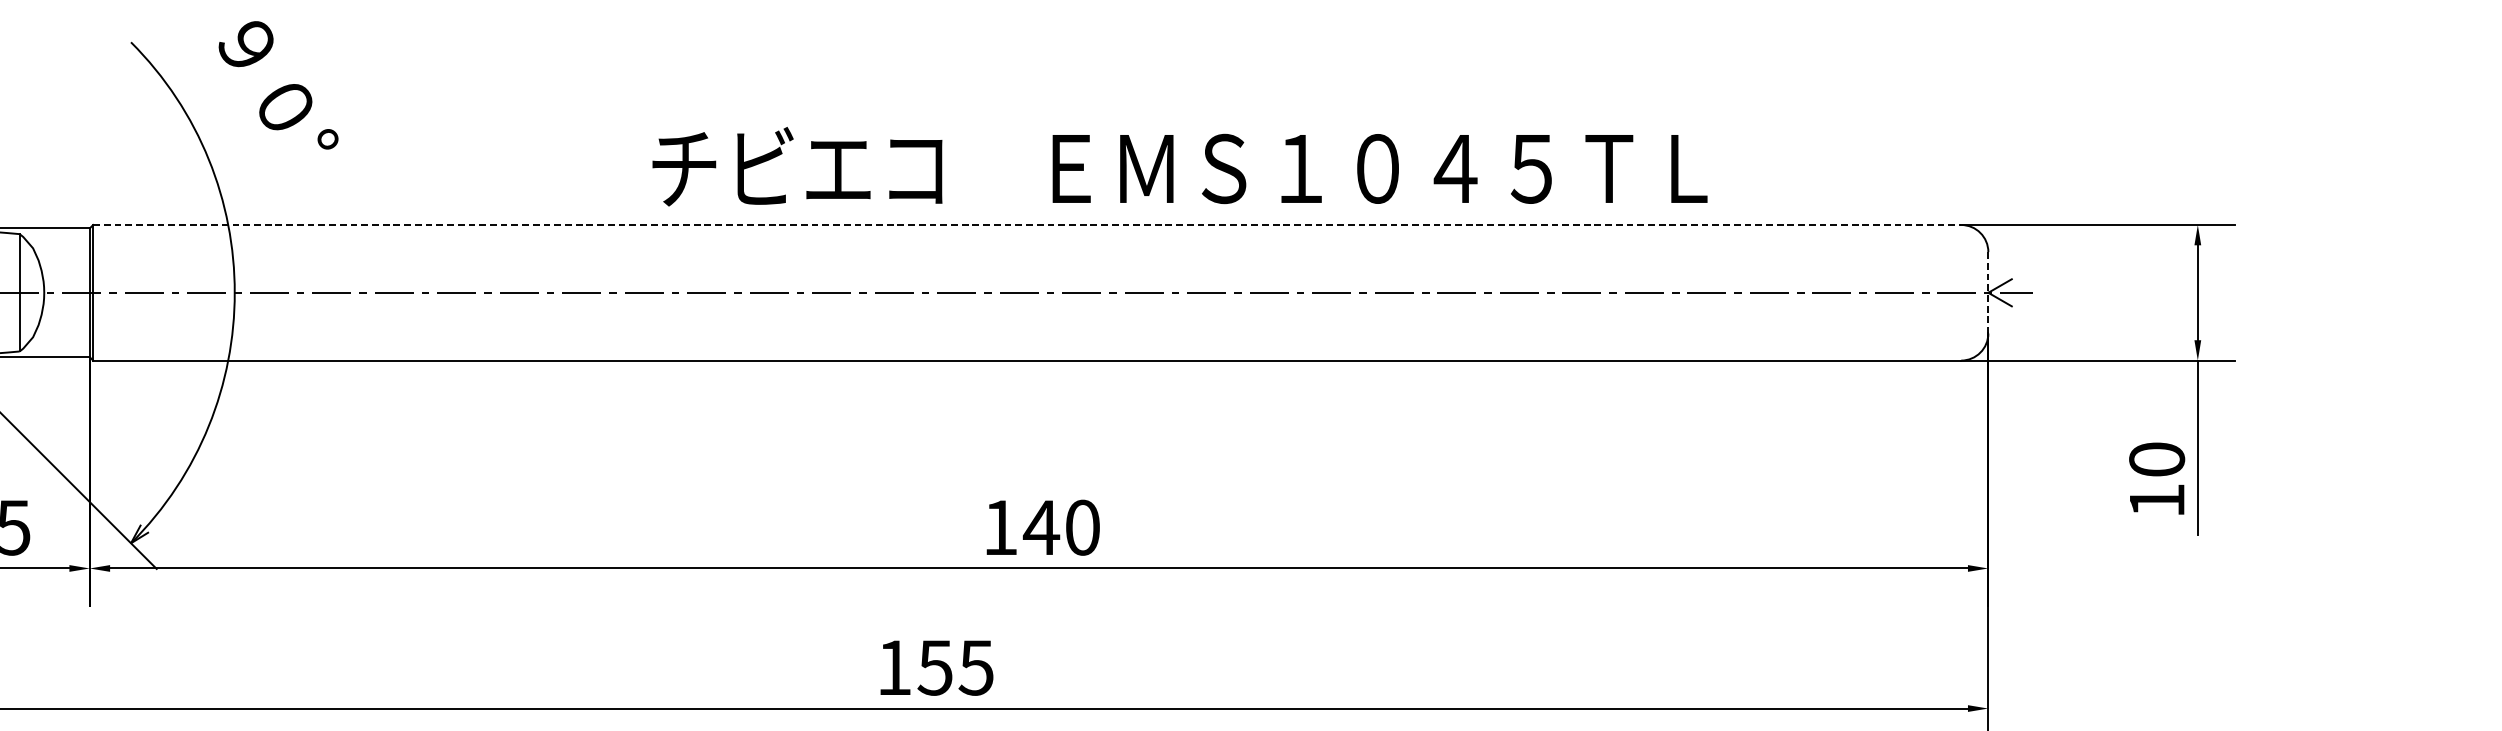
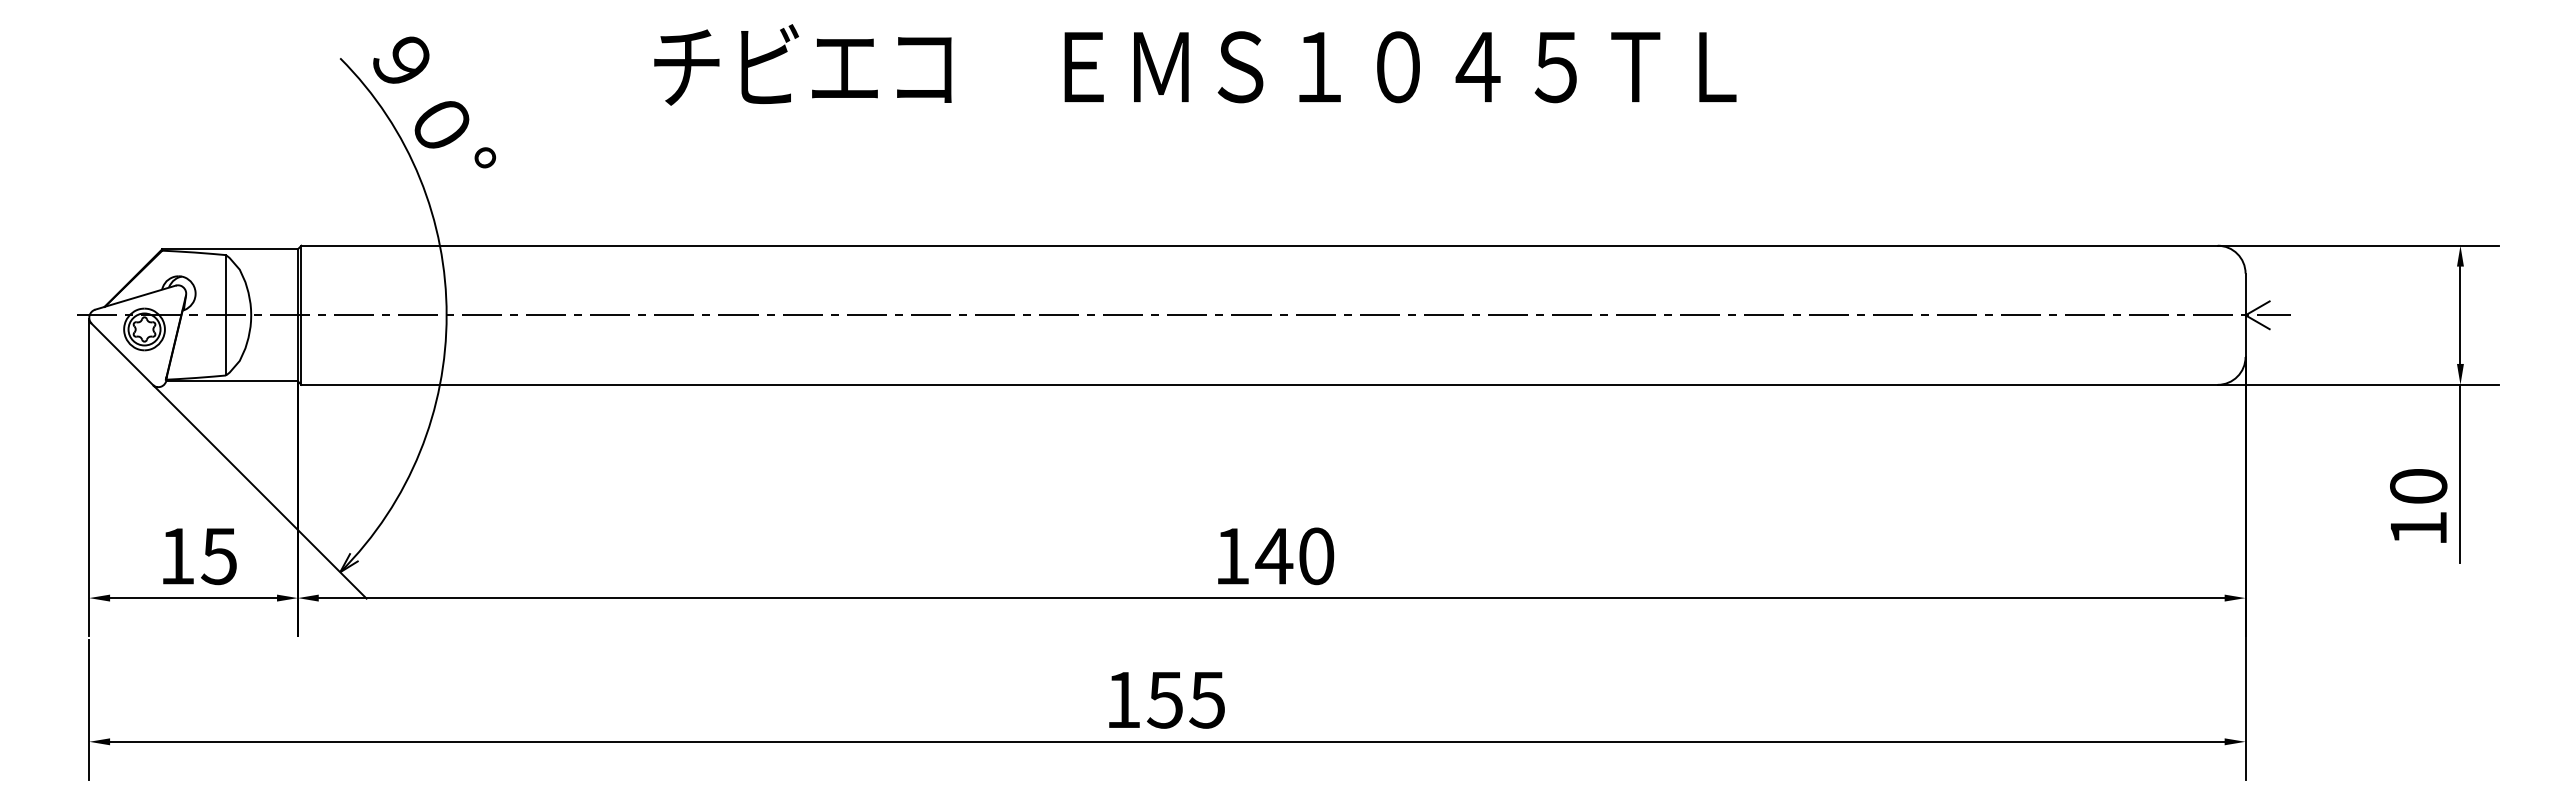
text: (278, 85) -> (434, 102), moved
text: (1180, 166) -> (1195, 64), moved
line: (1028, 224) -> (1260, 245), dashed -> solid
line: (1988, 292) -> (2245, 315), dashed -> solid

